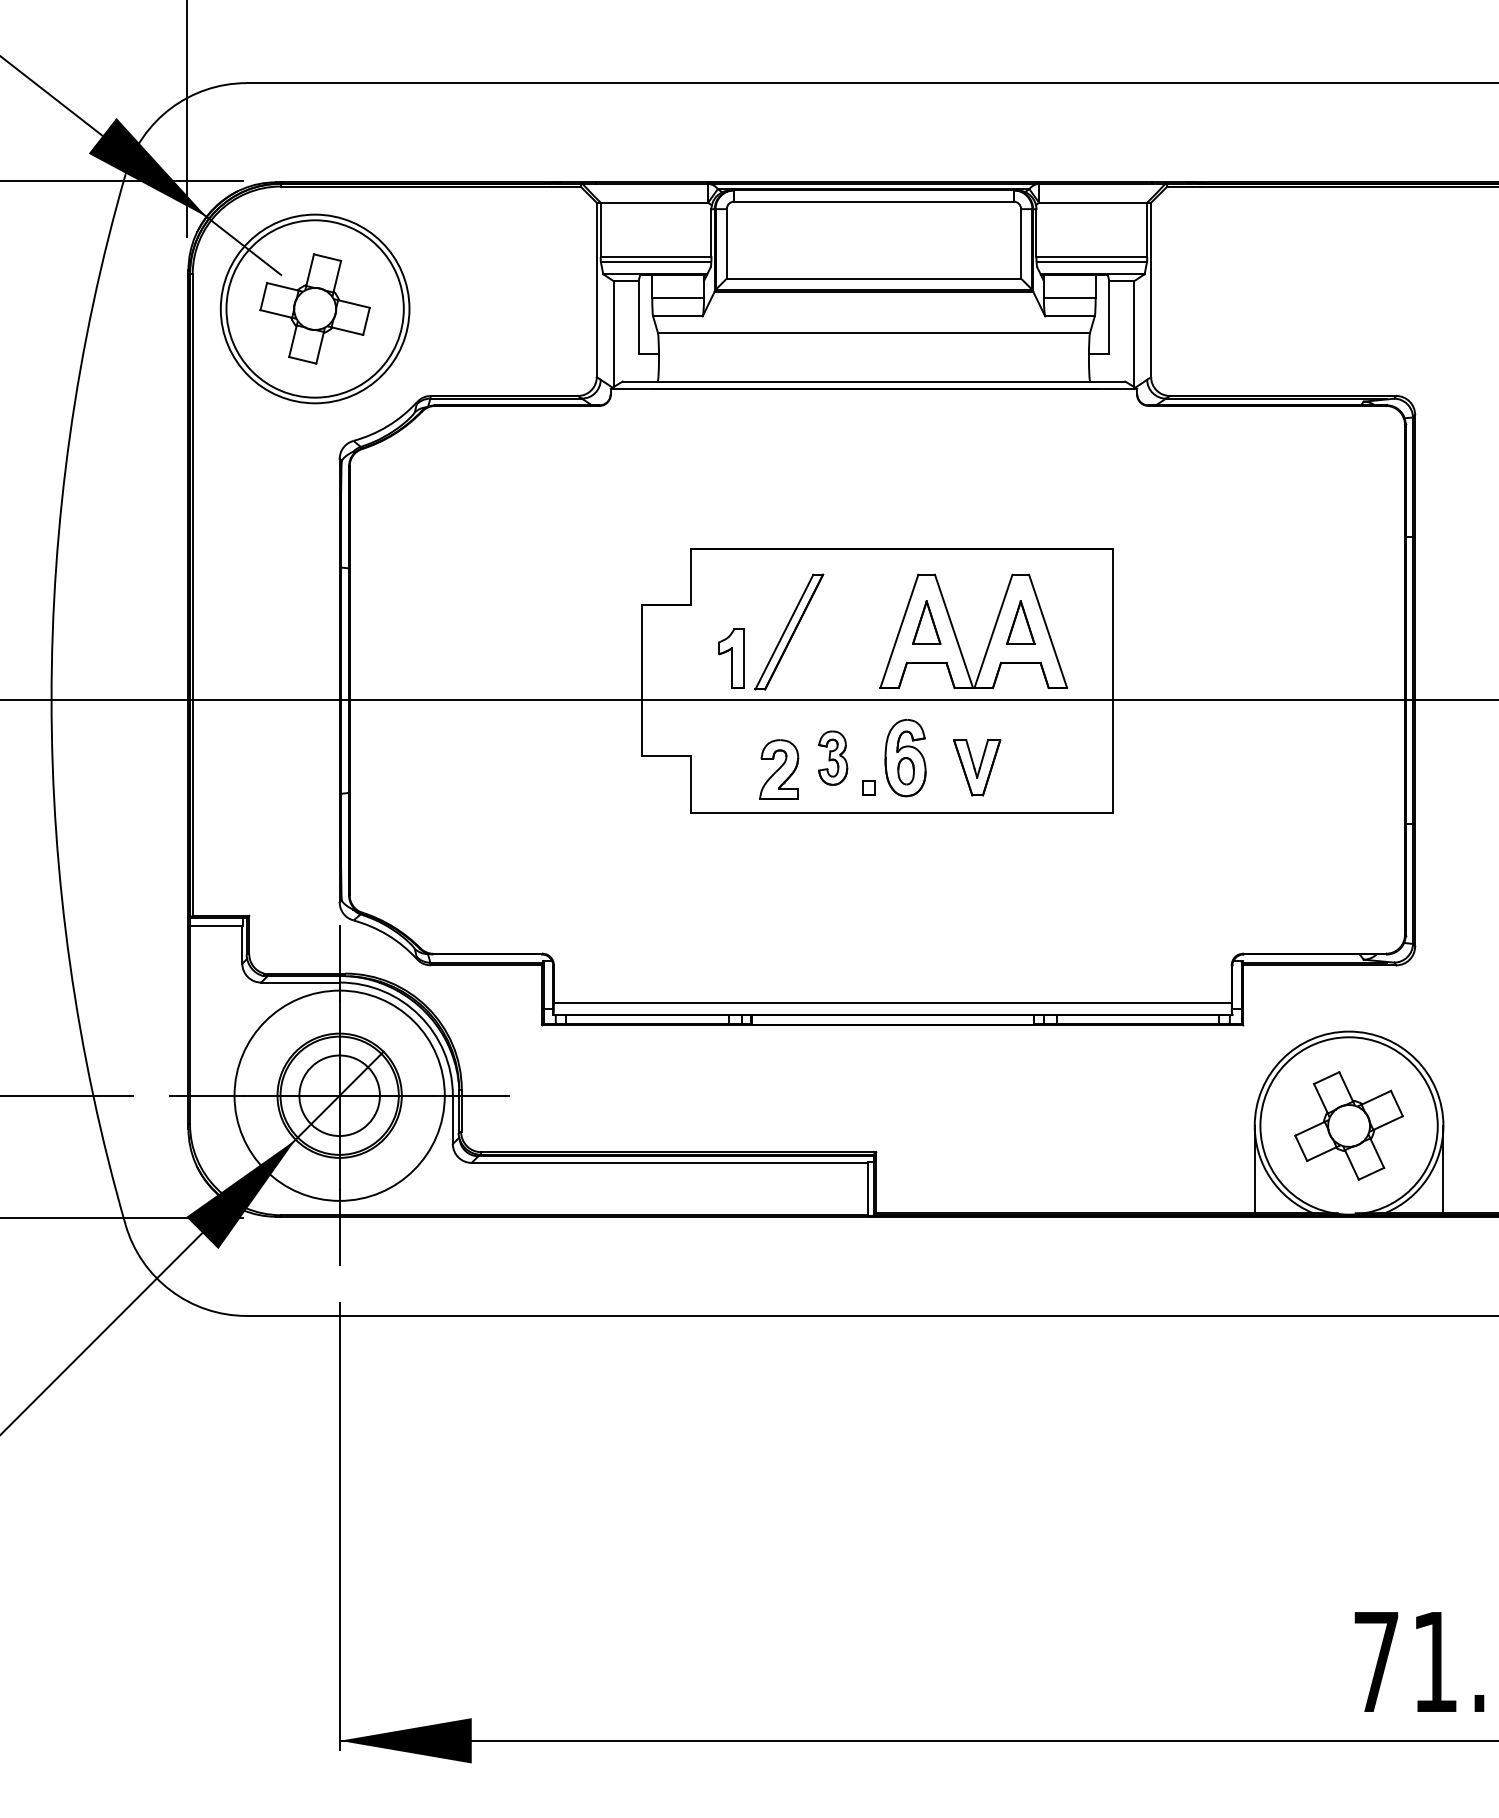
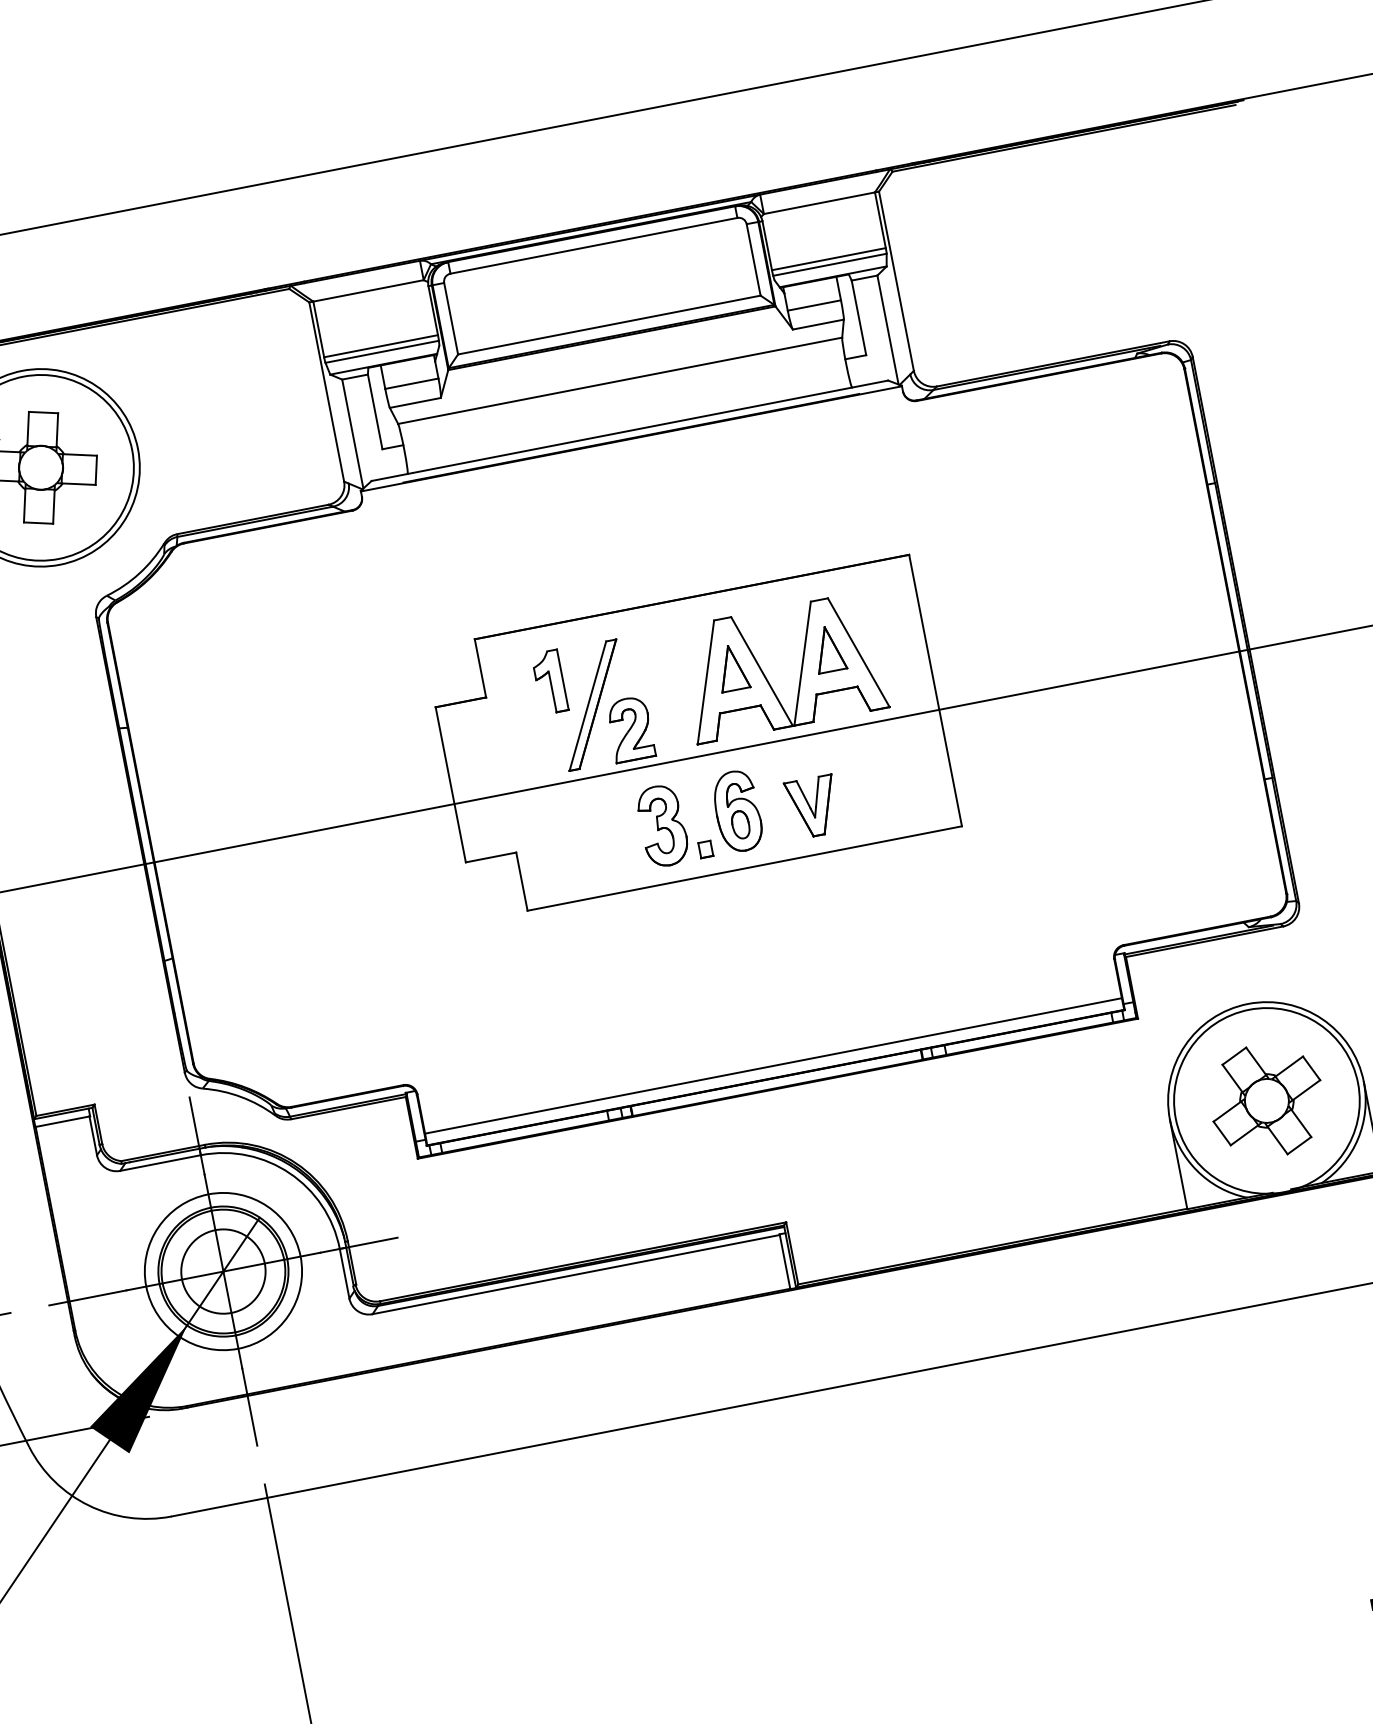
part: (731, 658) -> (550, 681), moved
part: (833, 758) -> (663, 826), size x1.43
part: (779, 769) -> (630, 729), moved
circle: (339, 1095) -> (223, 1271), size x0.71

